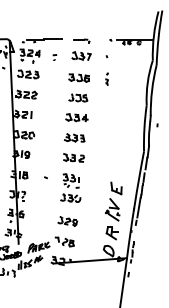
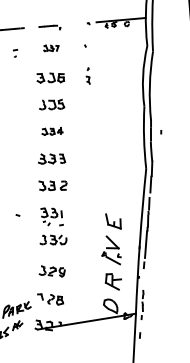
part: (81, 55) -> (51, 47), size x0.6
part: (76, 117) -> (51, 131), size x0.7

